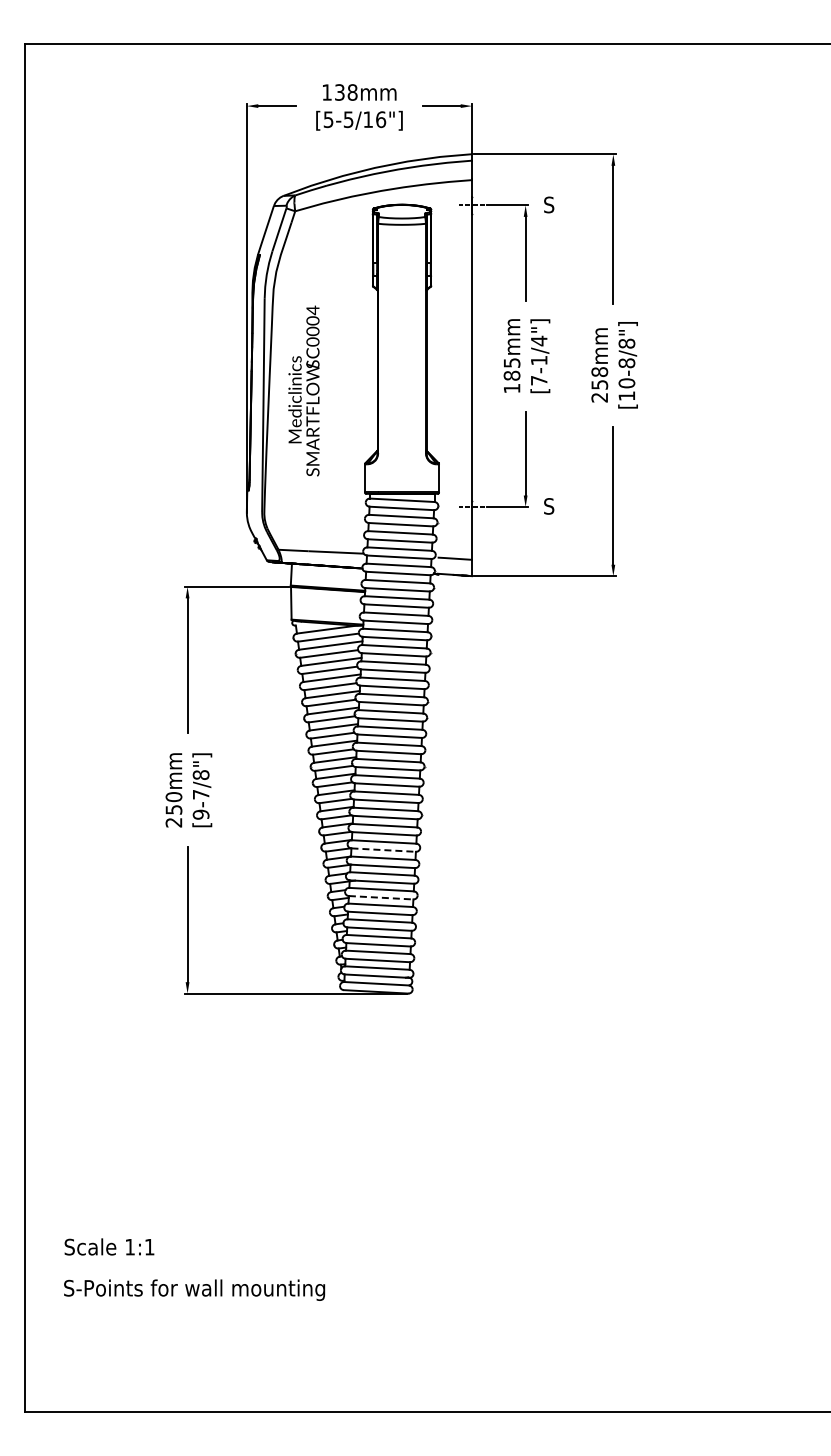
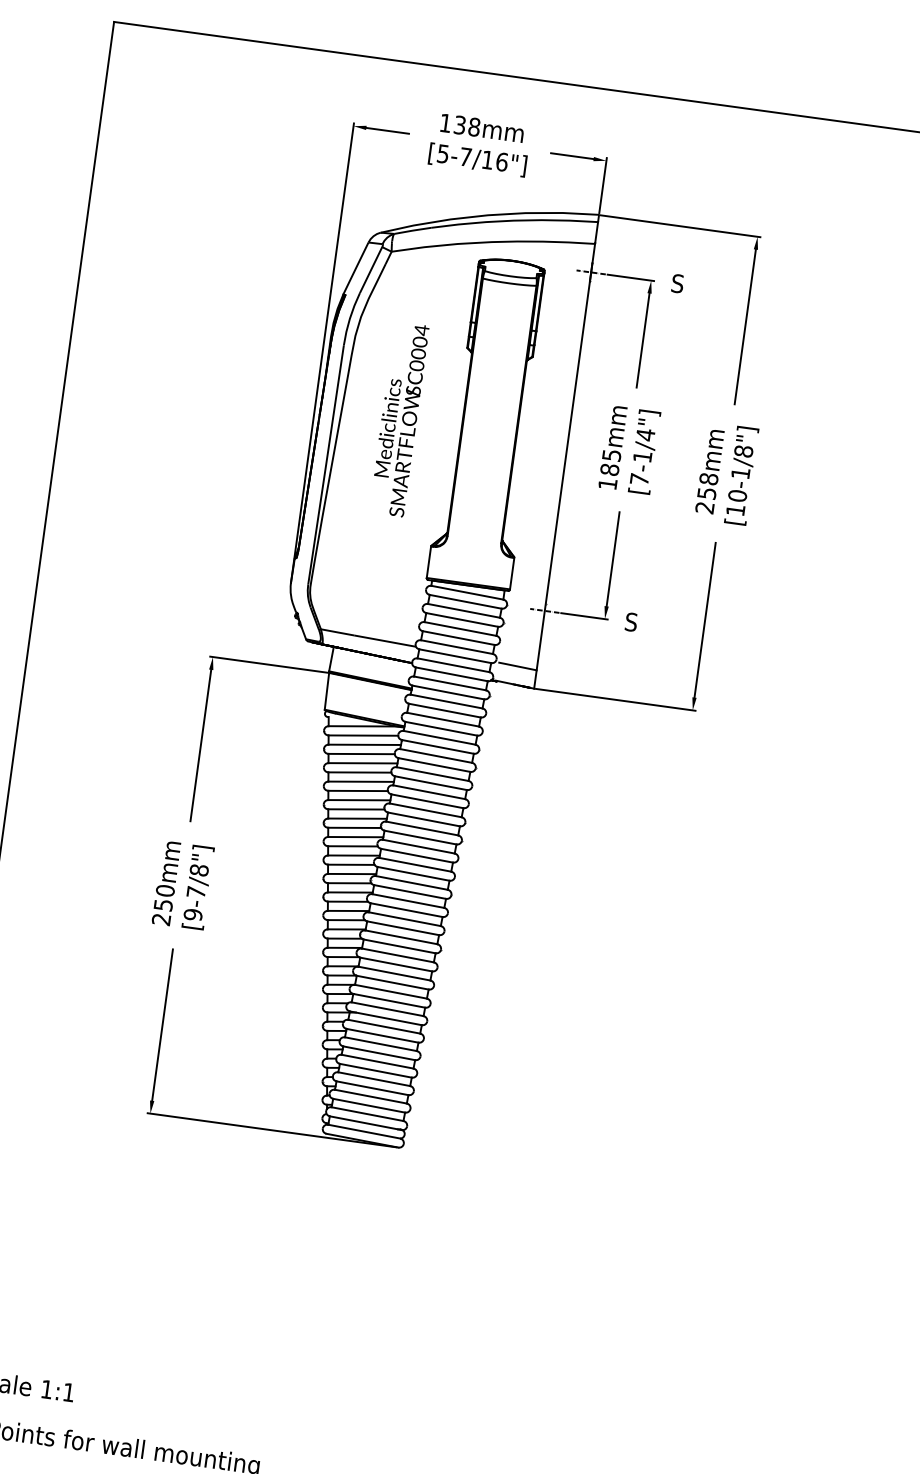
text: (348, 119) -> (465, 156), [5-5/16"] -> [5-7/16"]
text: (626, 363) -> (740, 473), [10-8/8"] -> [10-1/8"]
text: (303, 390) -> (398, 418), moved
line: (384, 850) -> (393, 983), dashed -> solid
line: (381, 897) -> (382, 1035), dashed -> solid

